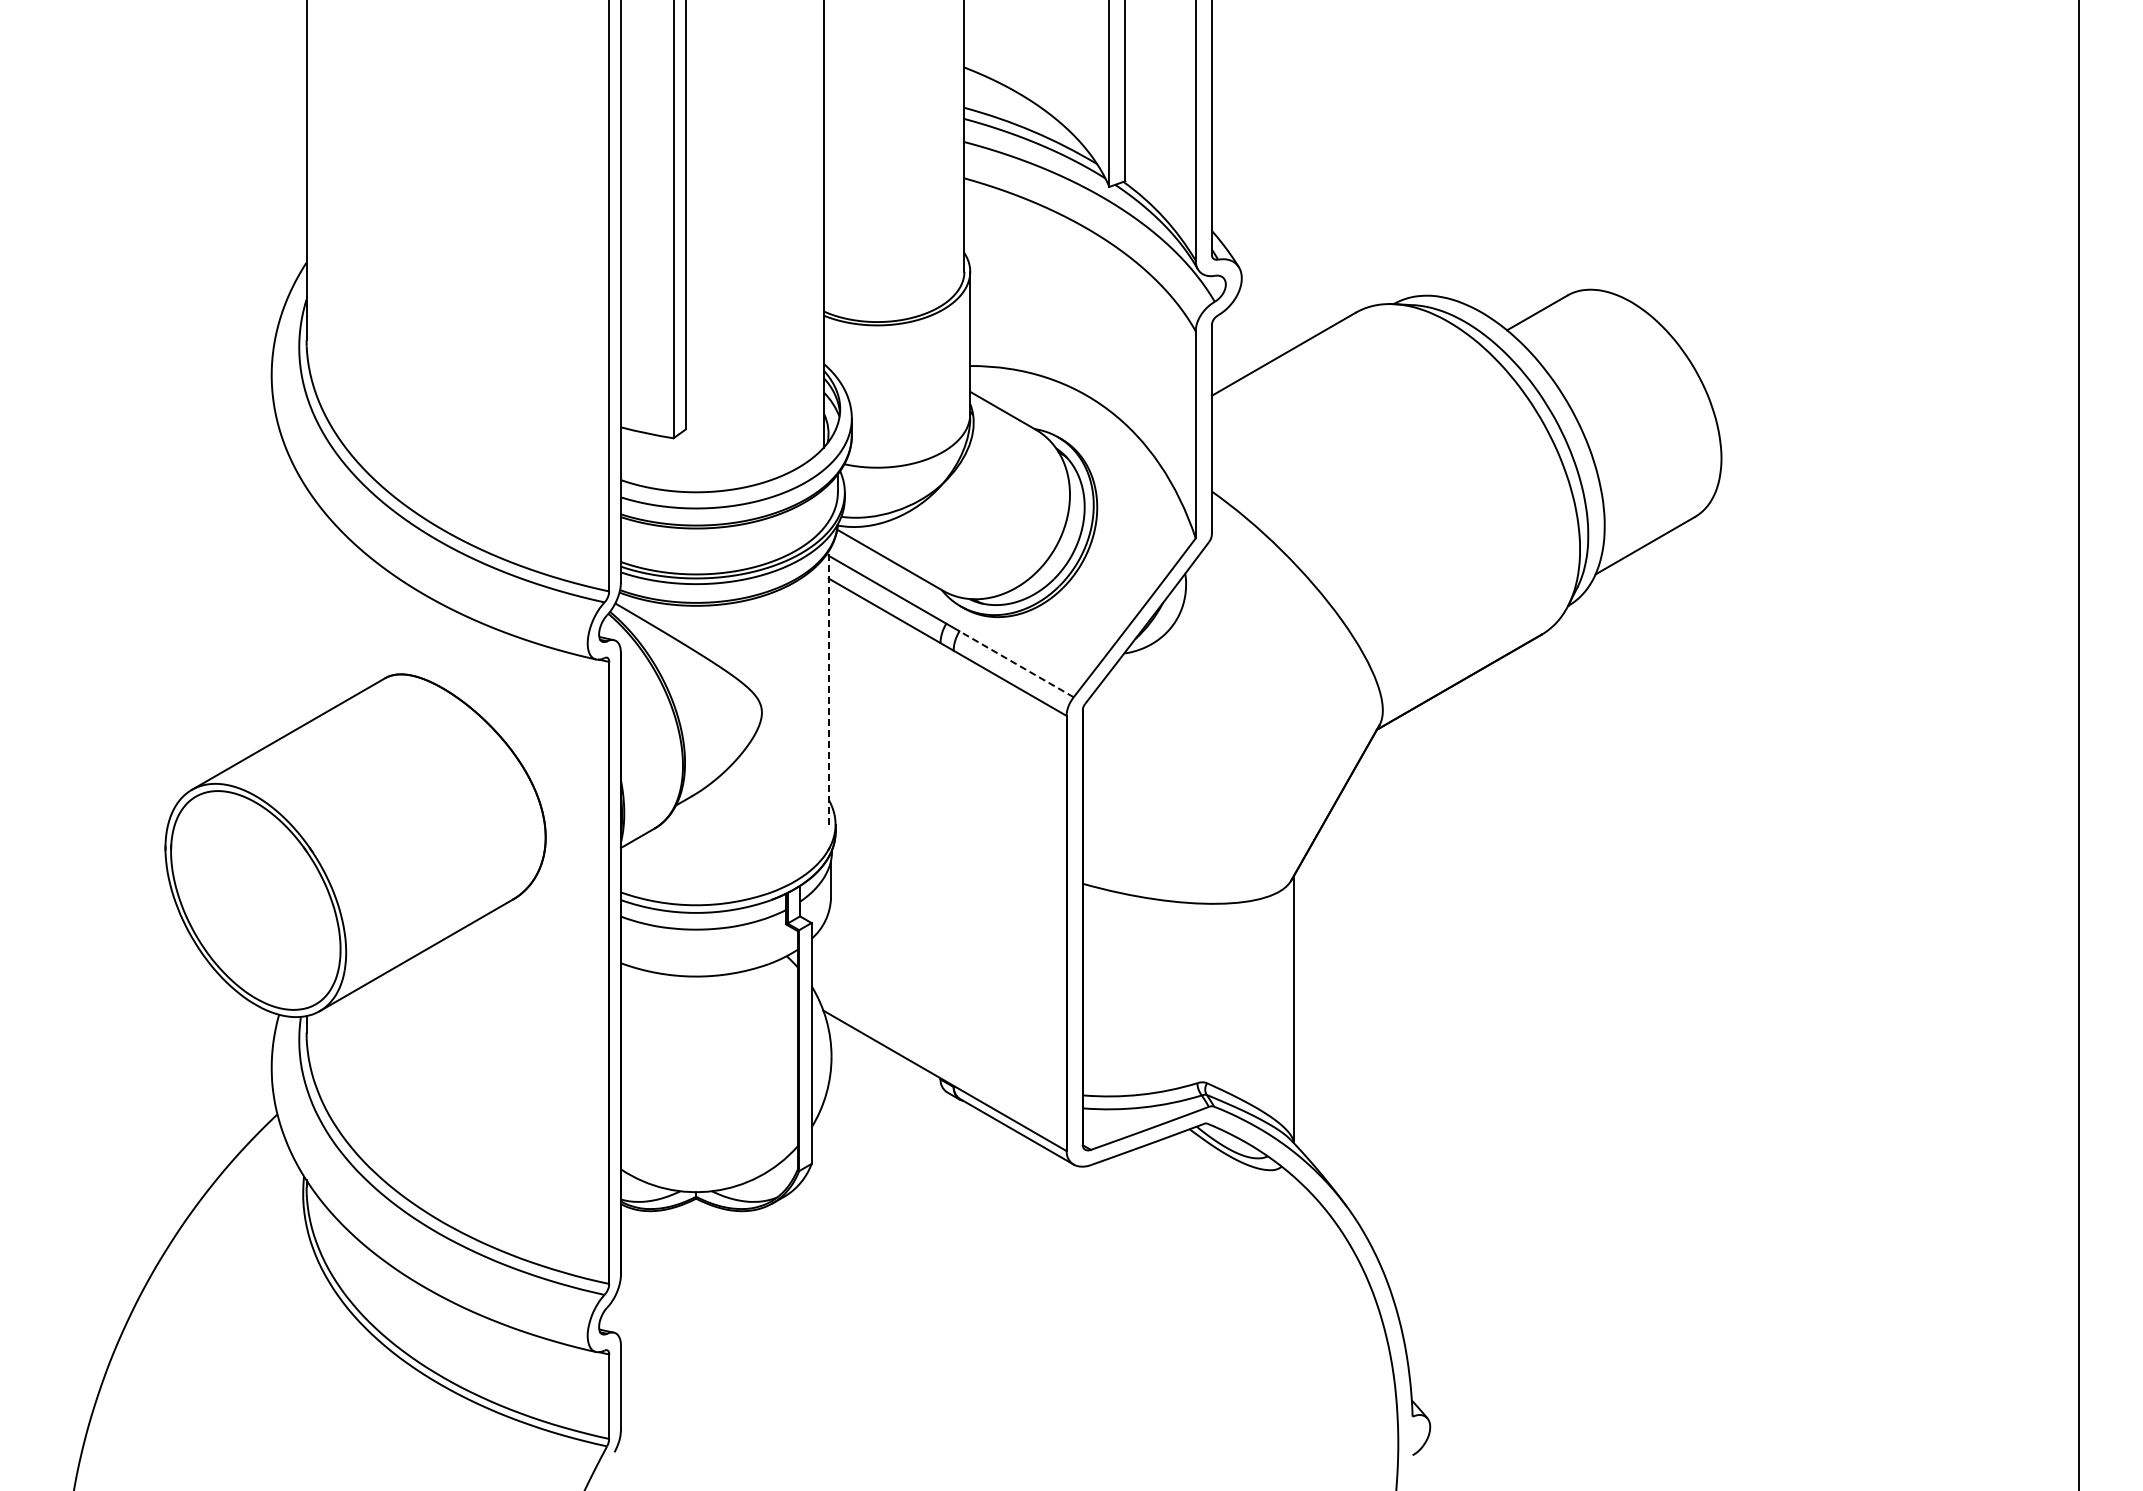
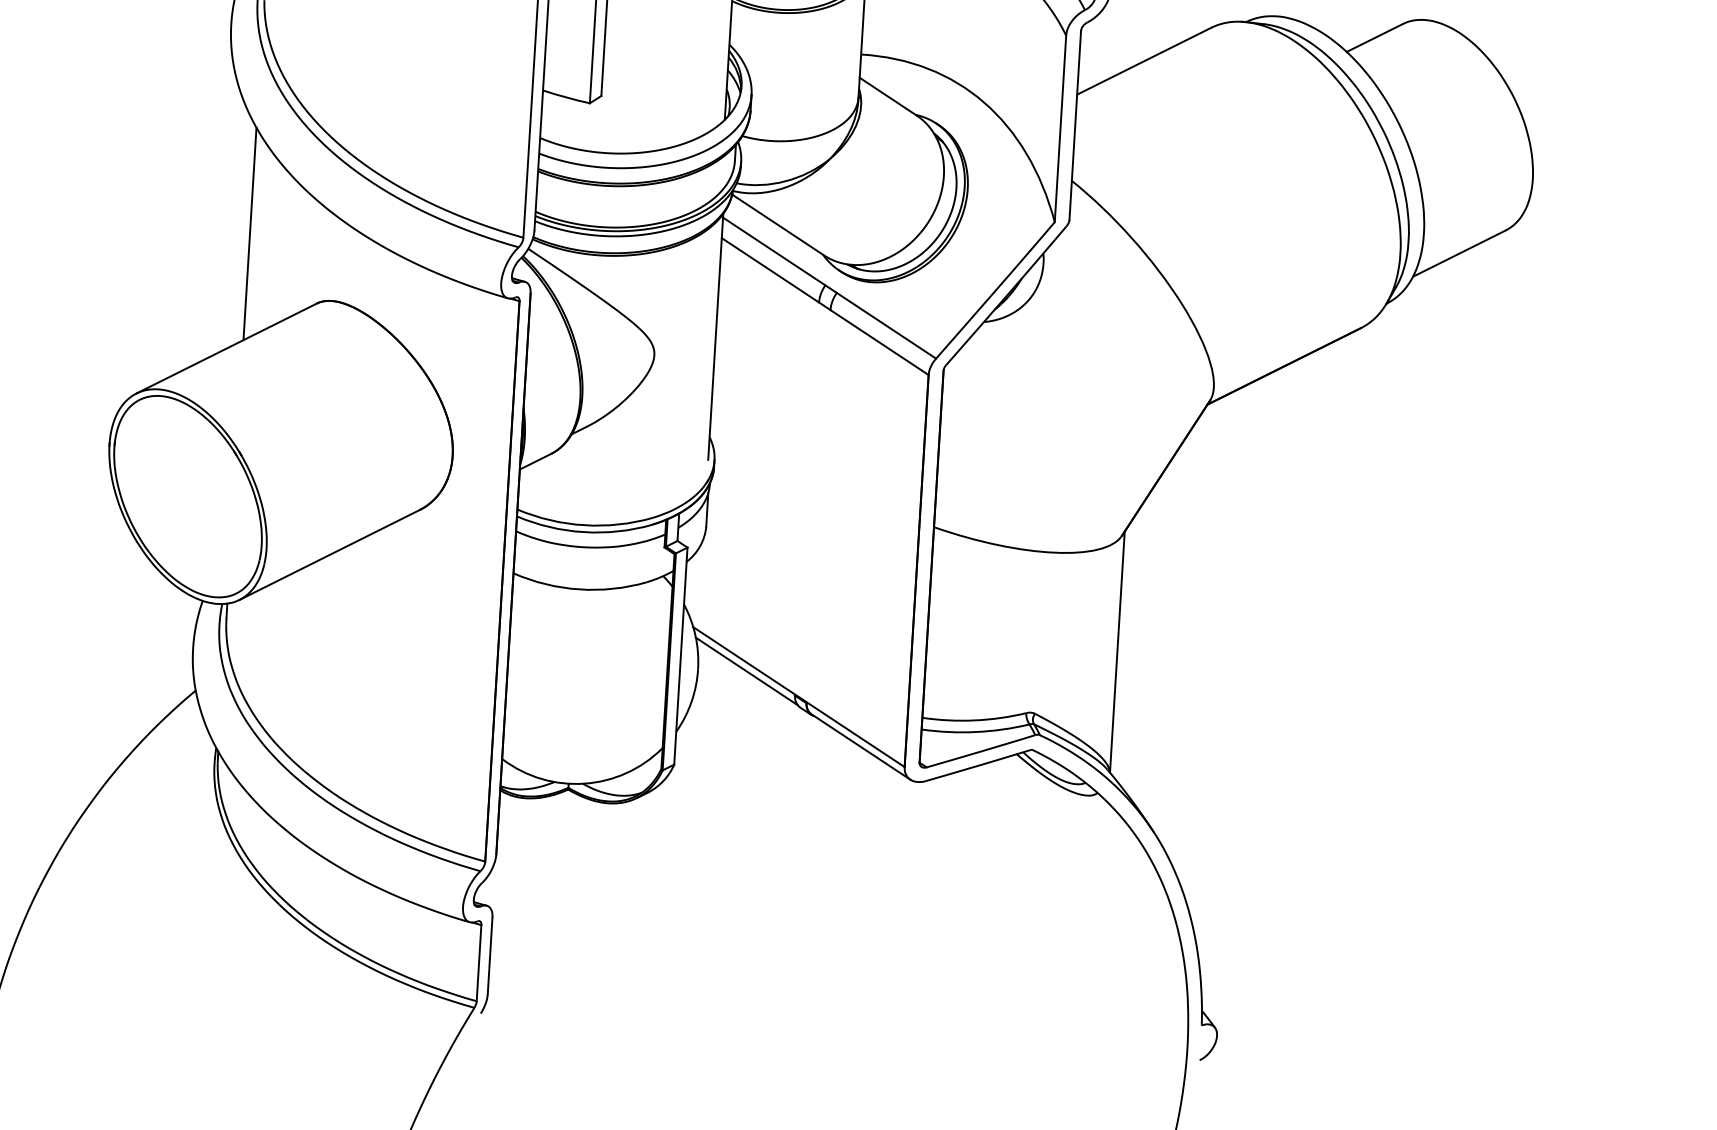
line: (306, 605) -> (249, 233), added
line: (1016, 664) -> (886, 325), dashed -> solid
line: (828, 688) -> (715, 337), dashed -> solid
line: (884, 1055) -> (745, 670), added

